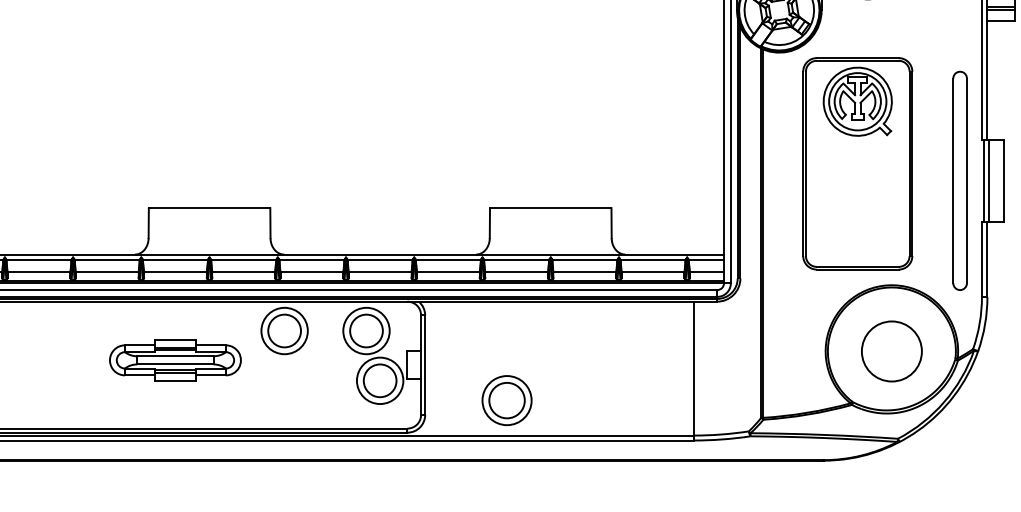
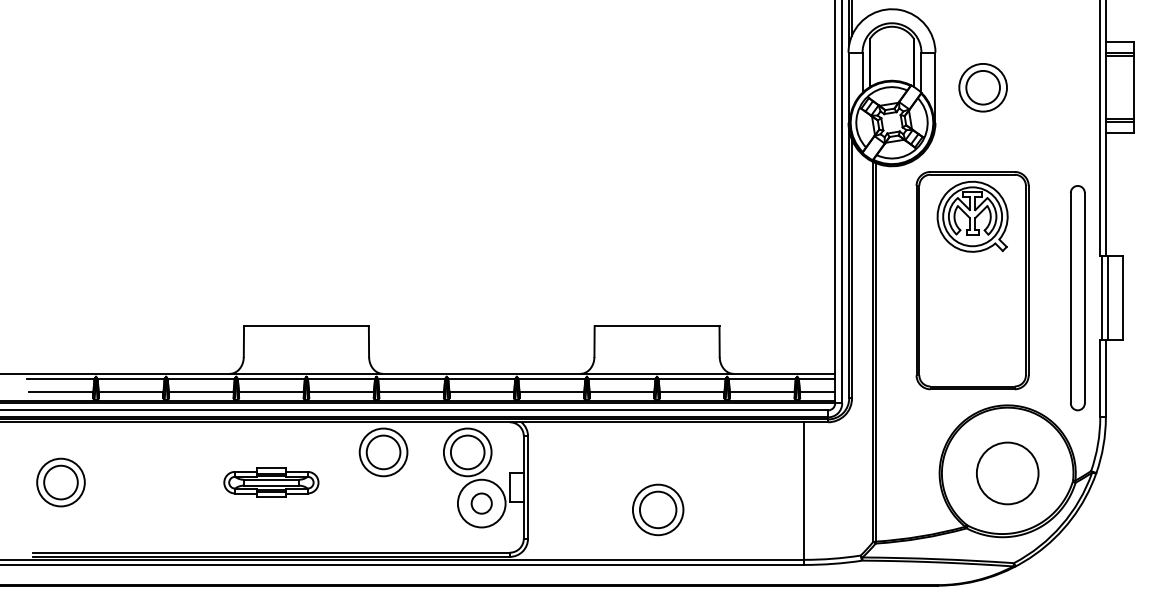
part: (175, 360) -> (271, 482), size x0.7
circle: (379, 380) -> (481, 503), size x0.6
part: (507, 400) -> (658, 509), moved

